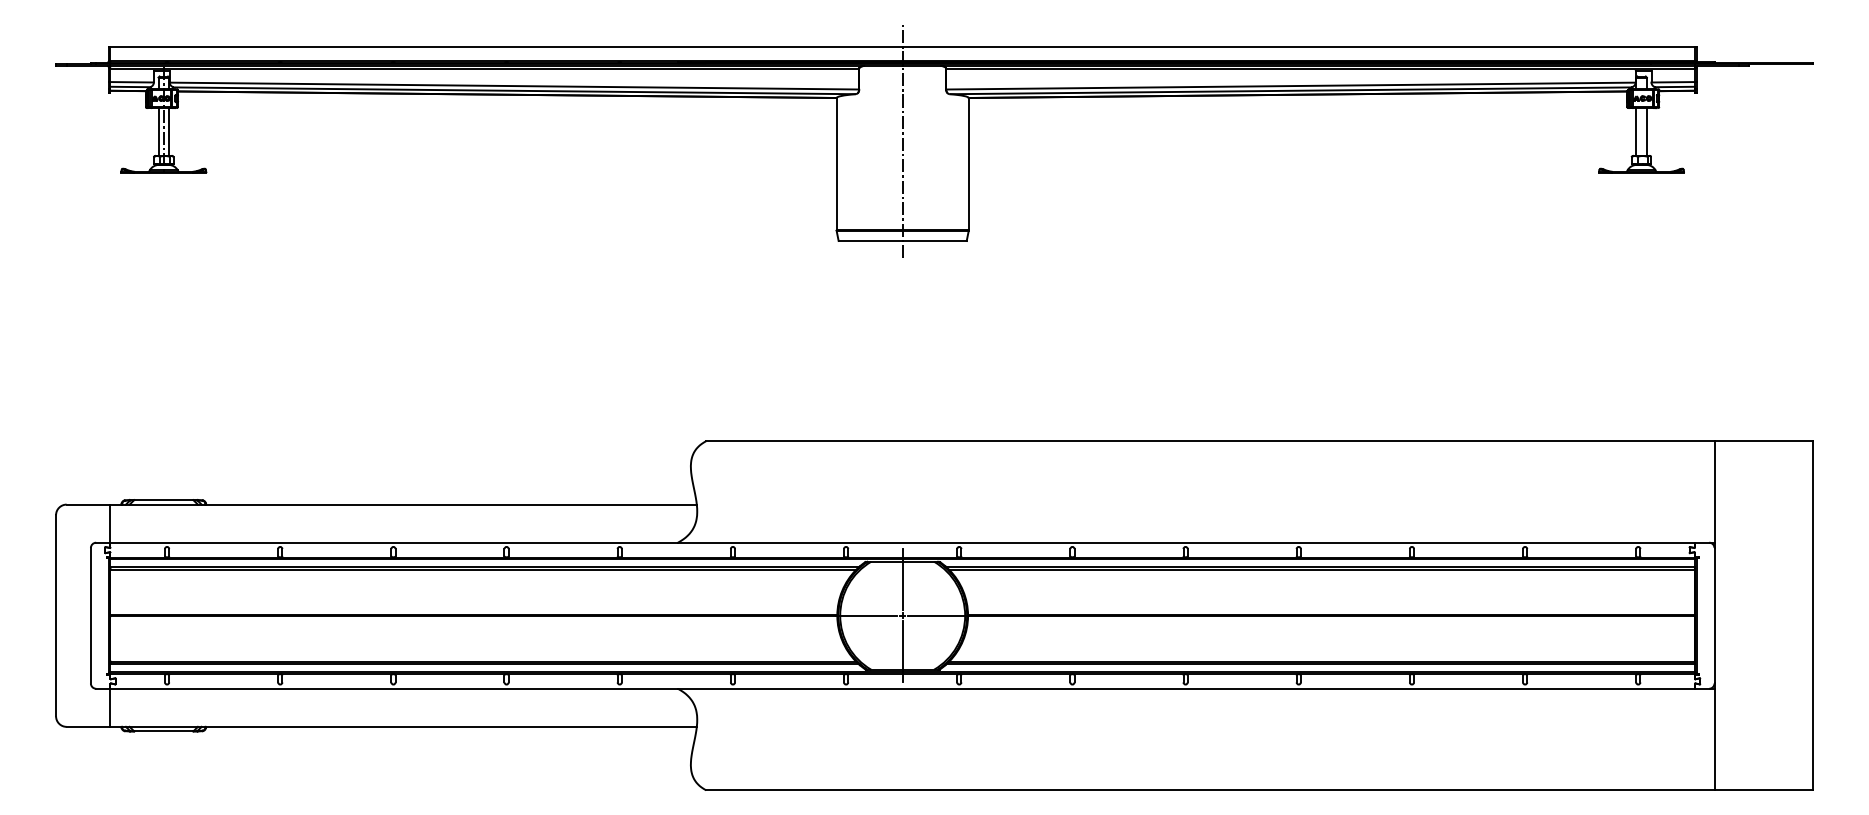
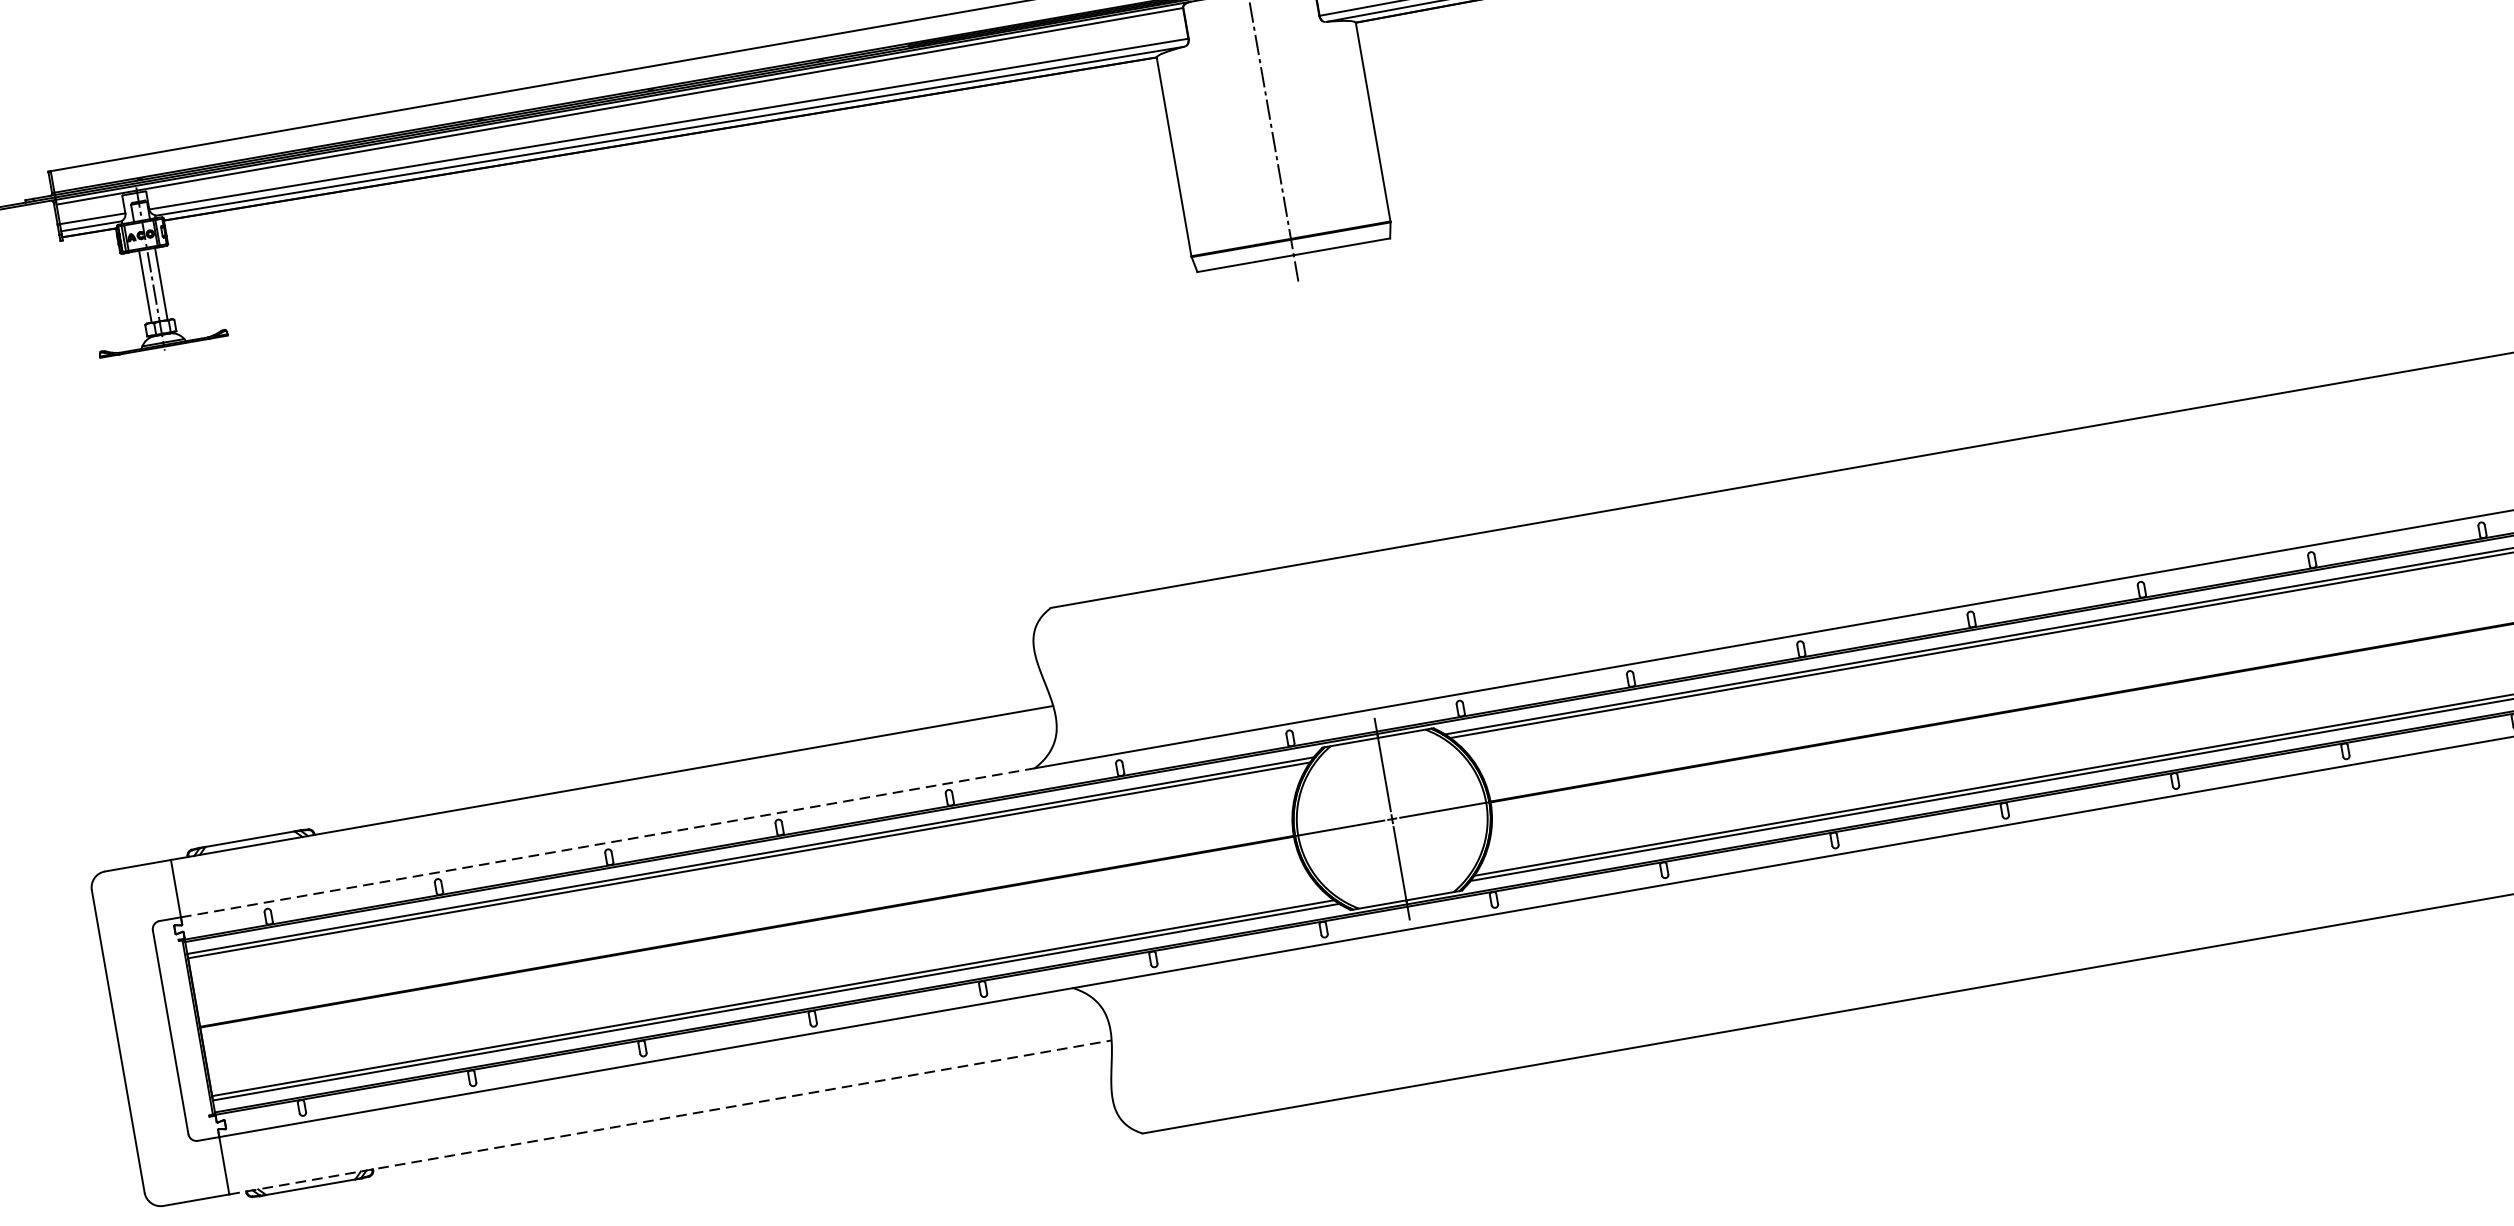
line: (394, 542) -> (608, 842), solid -> dashed
line: (404, 726) -> (671, 1116), solid -> dashed

